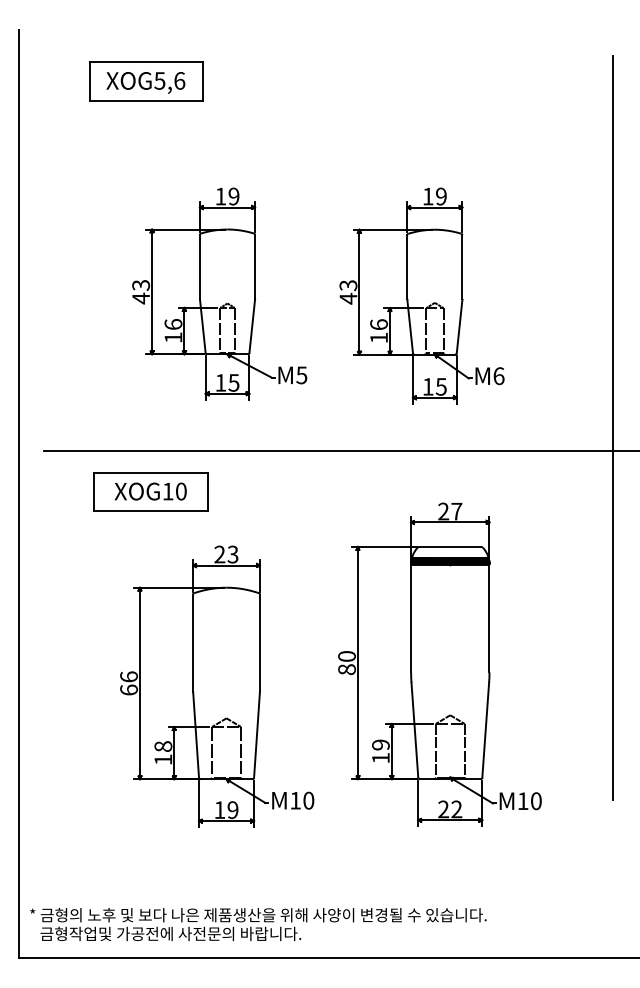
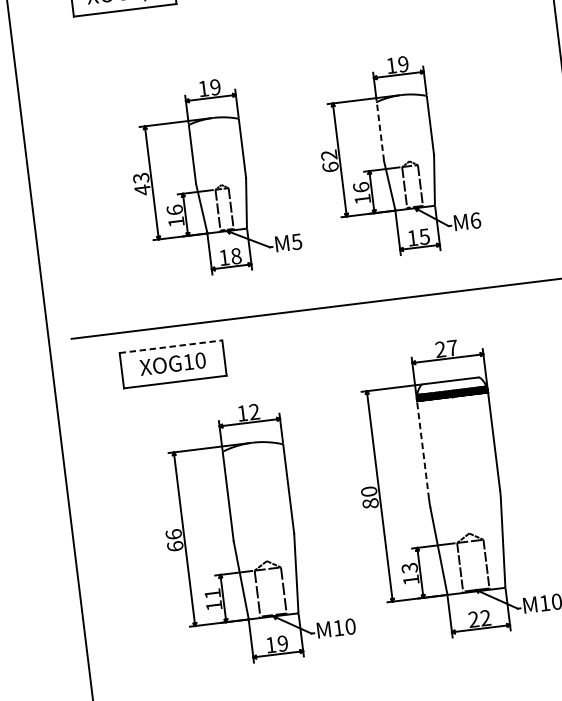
line: (407, 267) -> (380, 132), solid -> dashed
text: (348, 292) -> (330, 161), 43 -> 62
text: (233, 382) -> (235, 255), 15 -> 18
line: (151, 472) -> (171, 346), solid -> dashed
text: (226, 554) -> (248, 412), 23 -> 12
line: (411, 618) -> (423, 450), solid -> dashed
text: (380, 744) -> (409, 567), 19 -> 13
text: (163, 746) -> (212, 593), 18 -> 11

